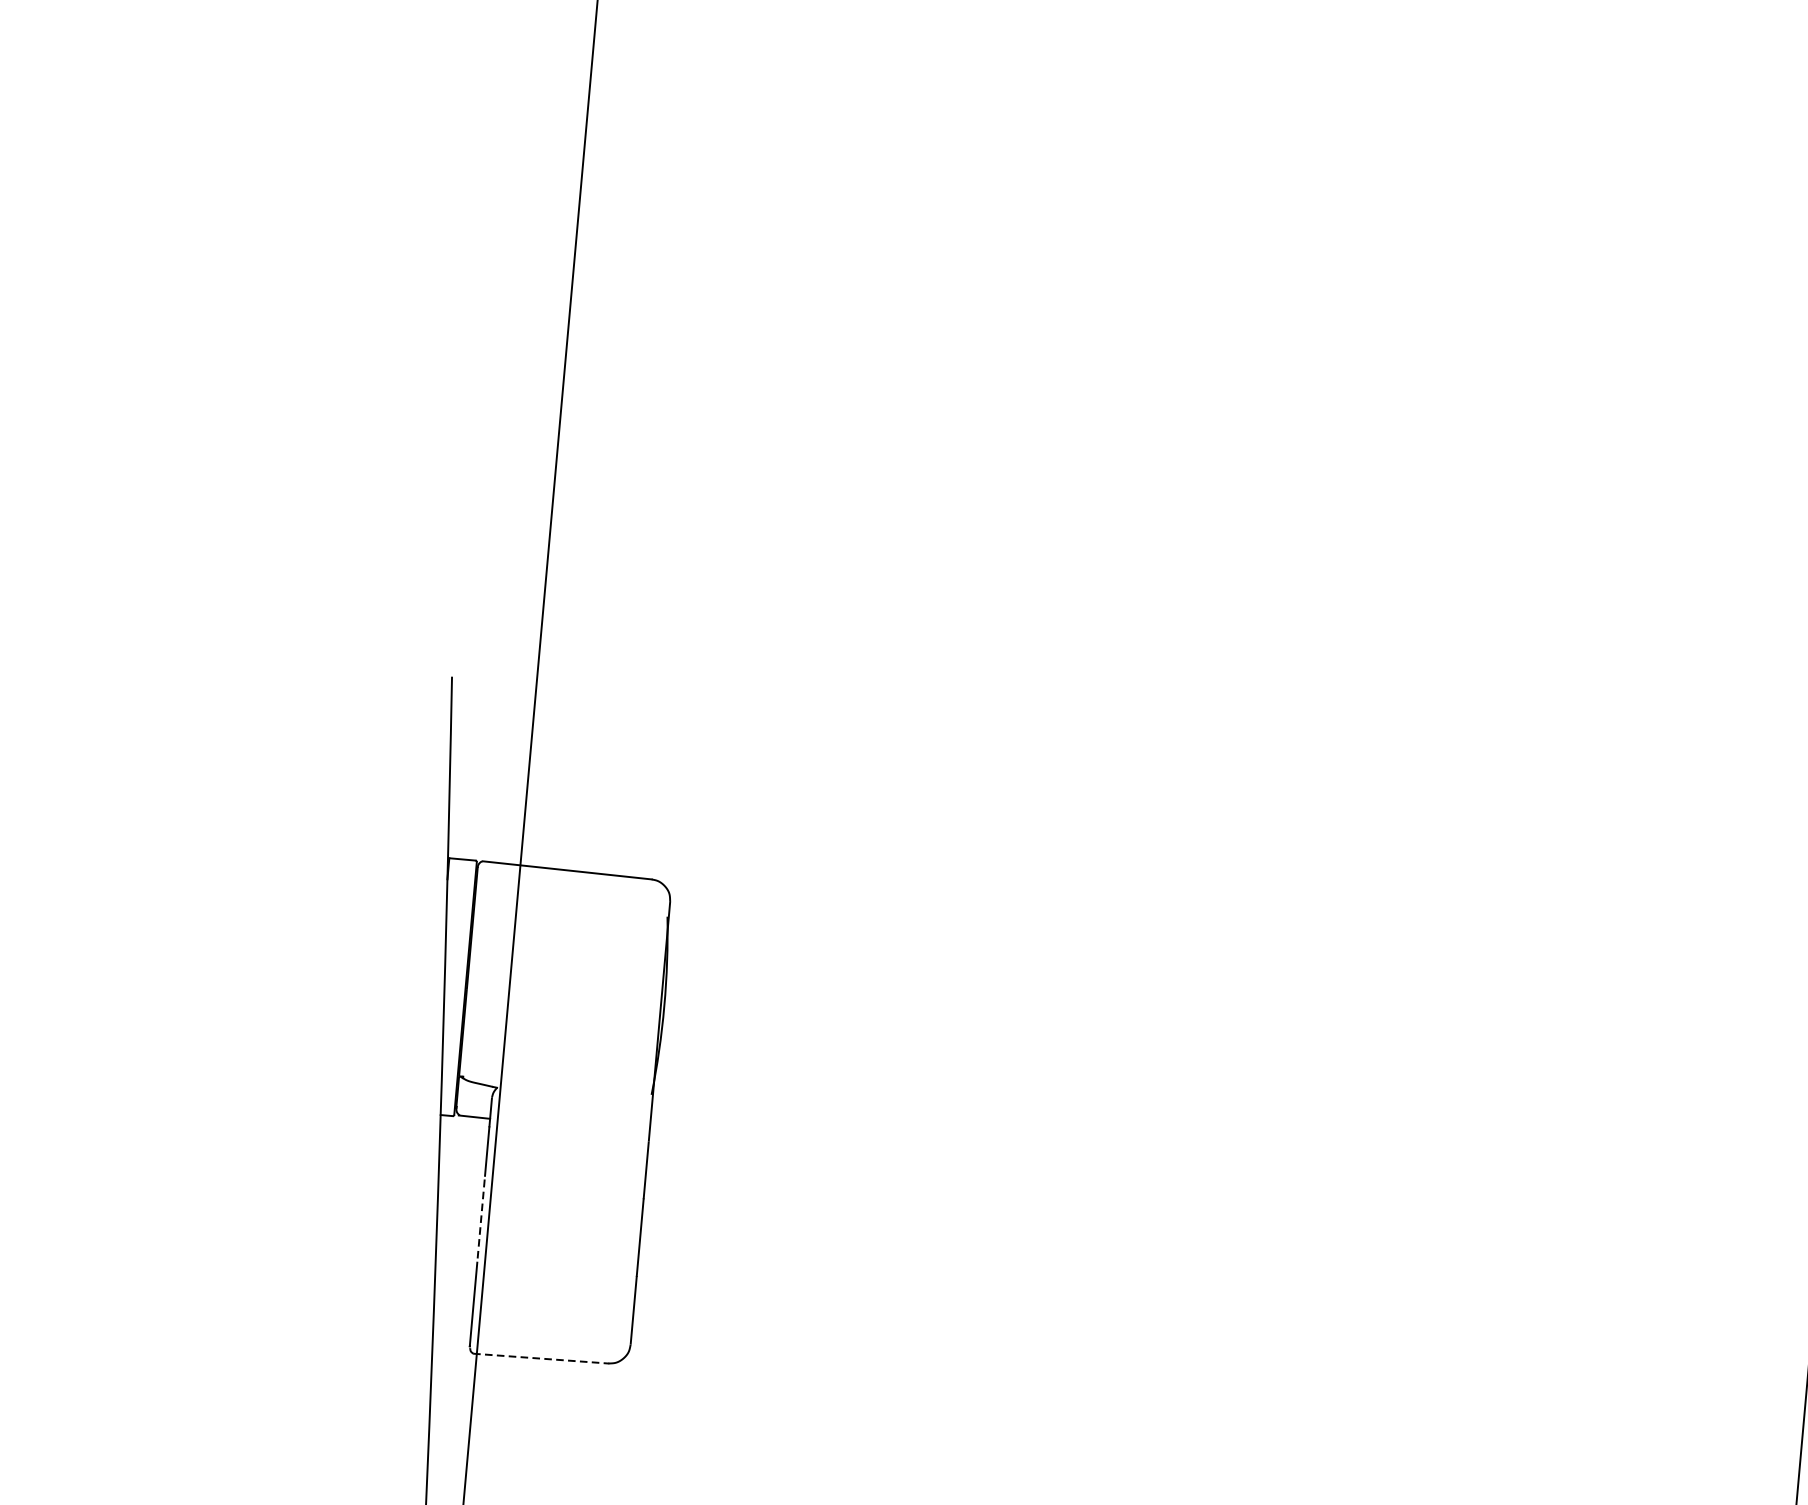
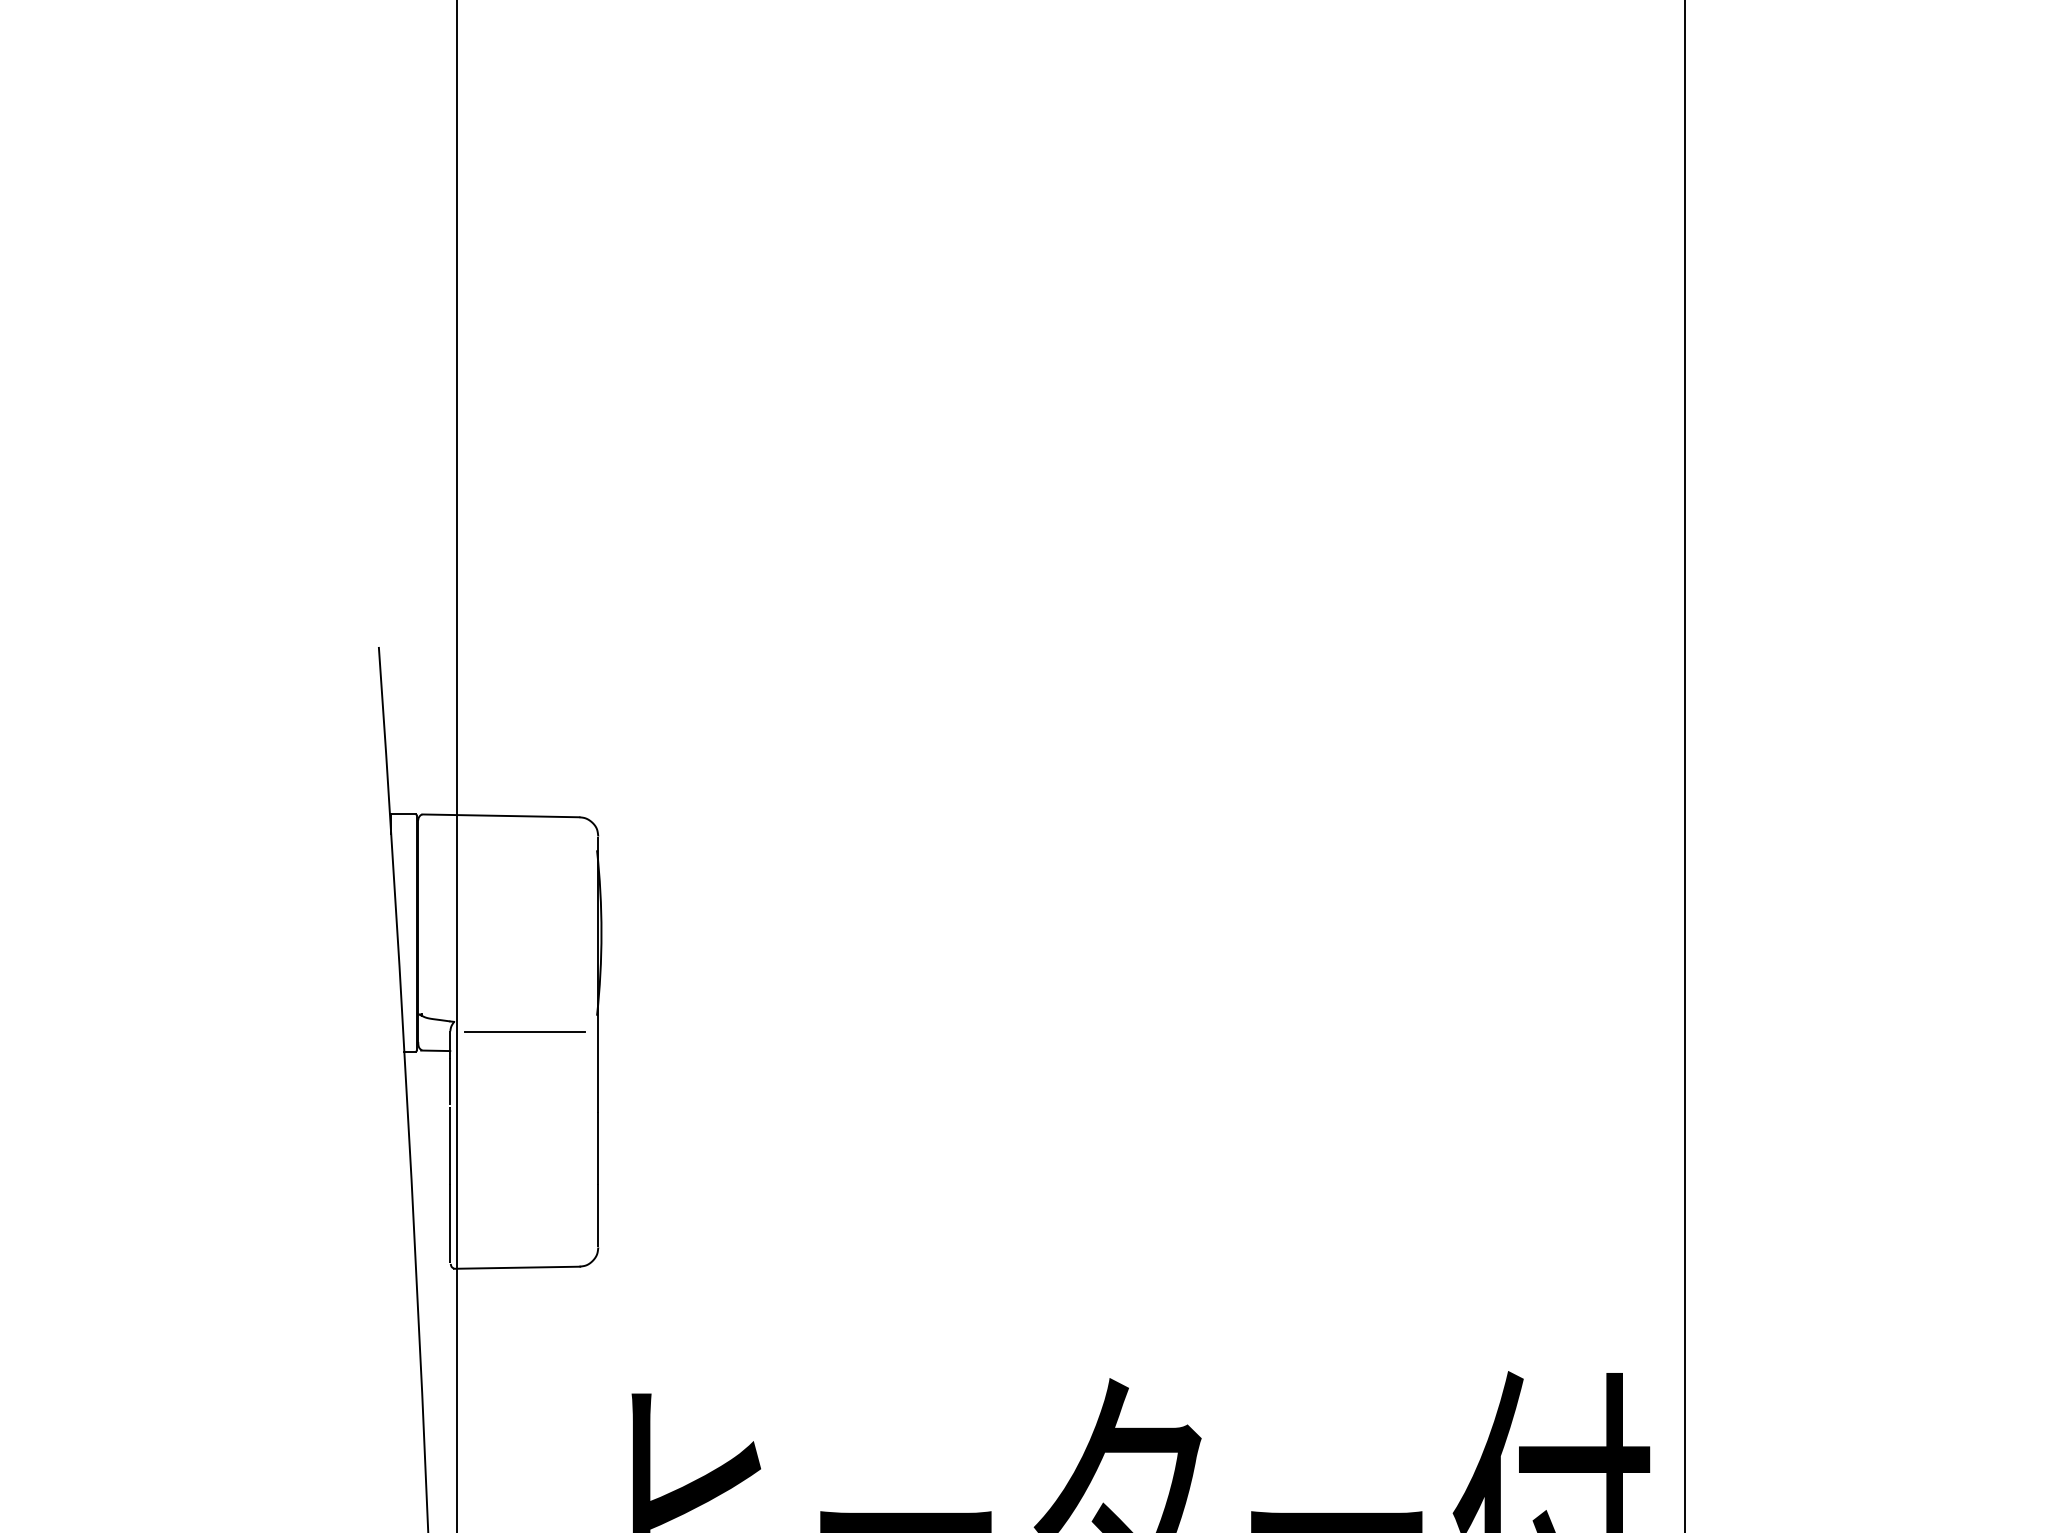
line: (571, 1105) -> (524, 1032), added
line: (481, 1220) -> (450, 1145), dashed -> solid
line: (541, 1358) -> (517, 1267), dashed -> solid

